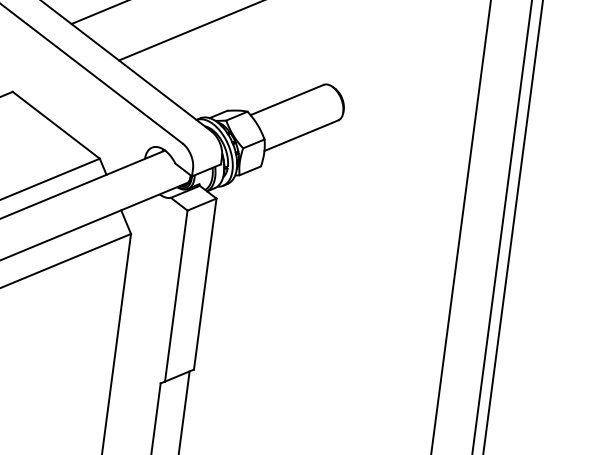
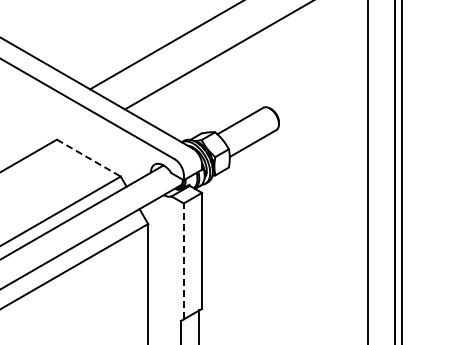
line: (55, 125) -> (88, 158), solid -> dashed
line: (175, 296) -> (183, 261), solid -> dashed

